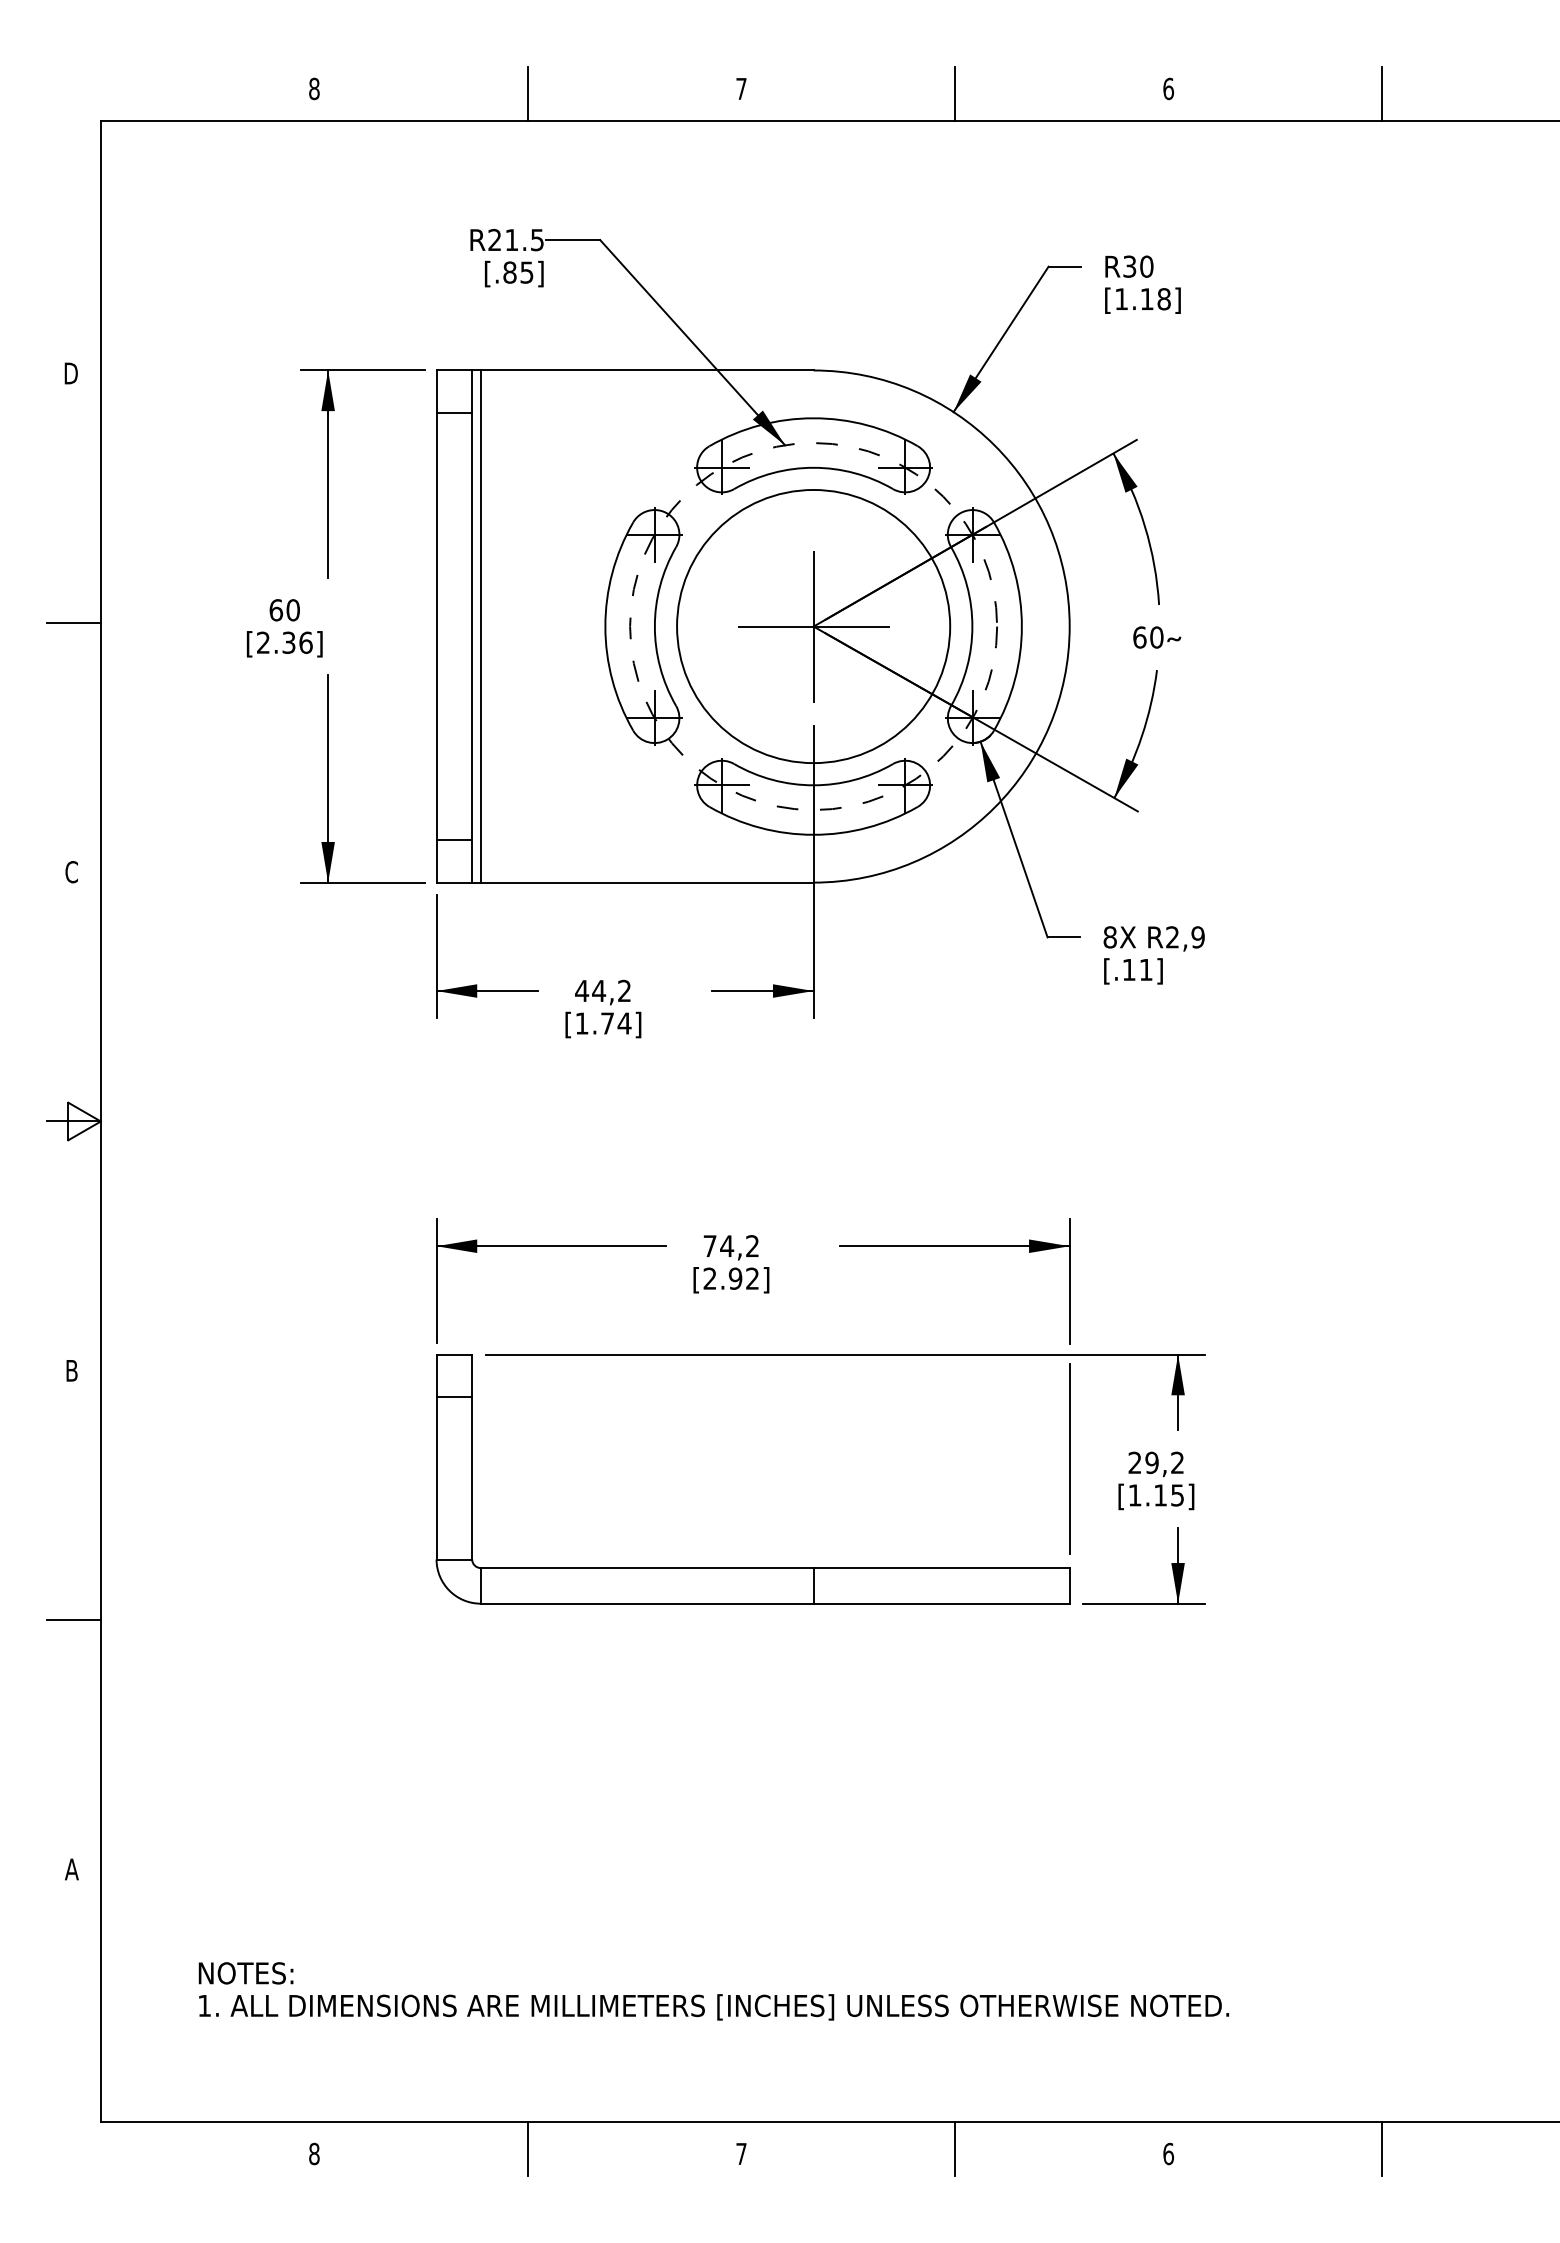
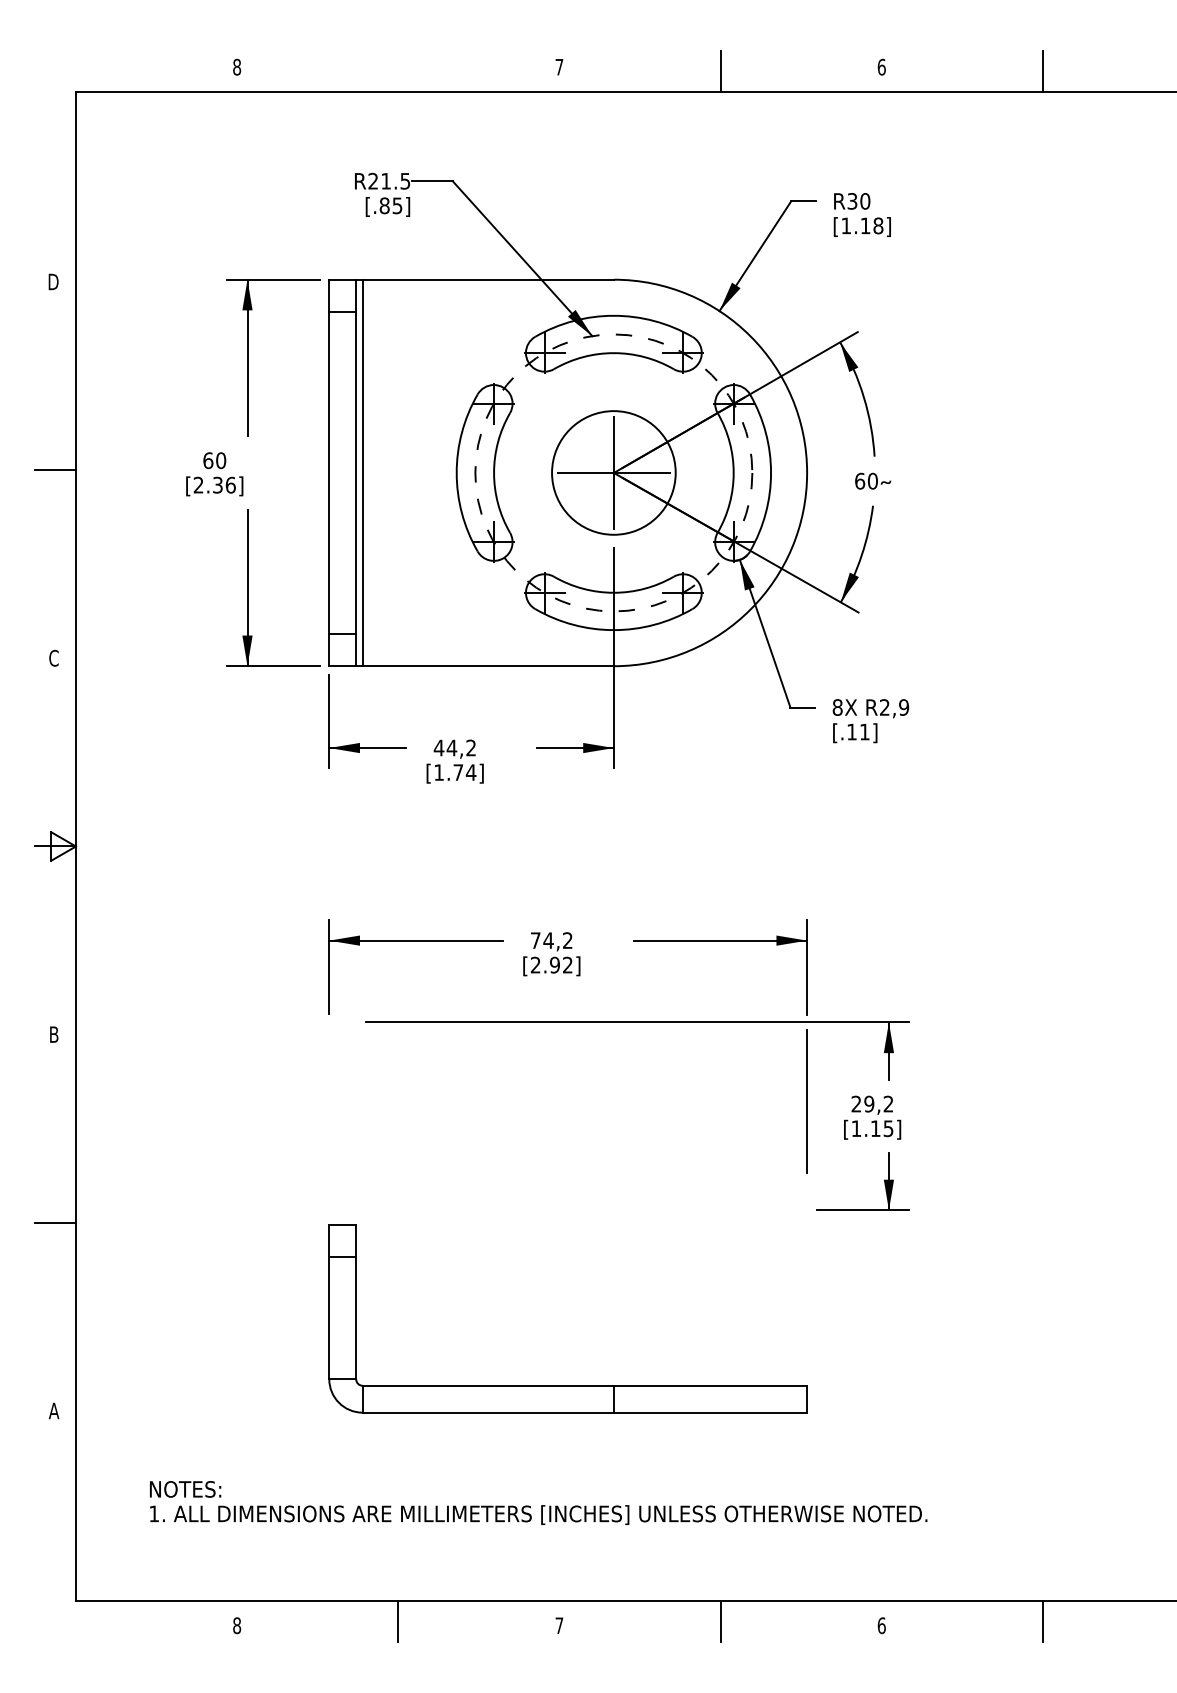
line: (527, 94) -> (397, 71), removed
circle: (813, 626) -> (613, 472), size x0.6
part: (752, 1567) -> (567, 1385), moved

